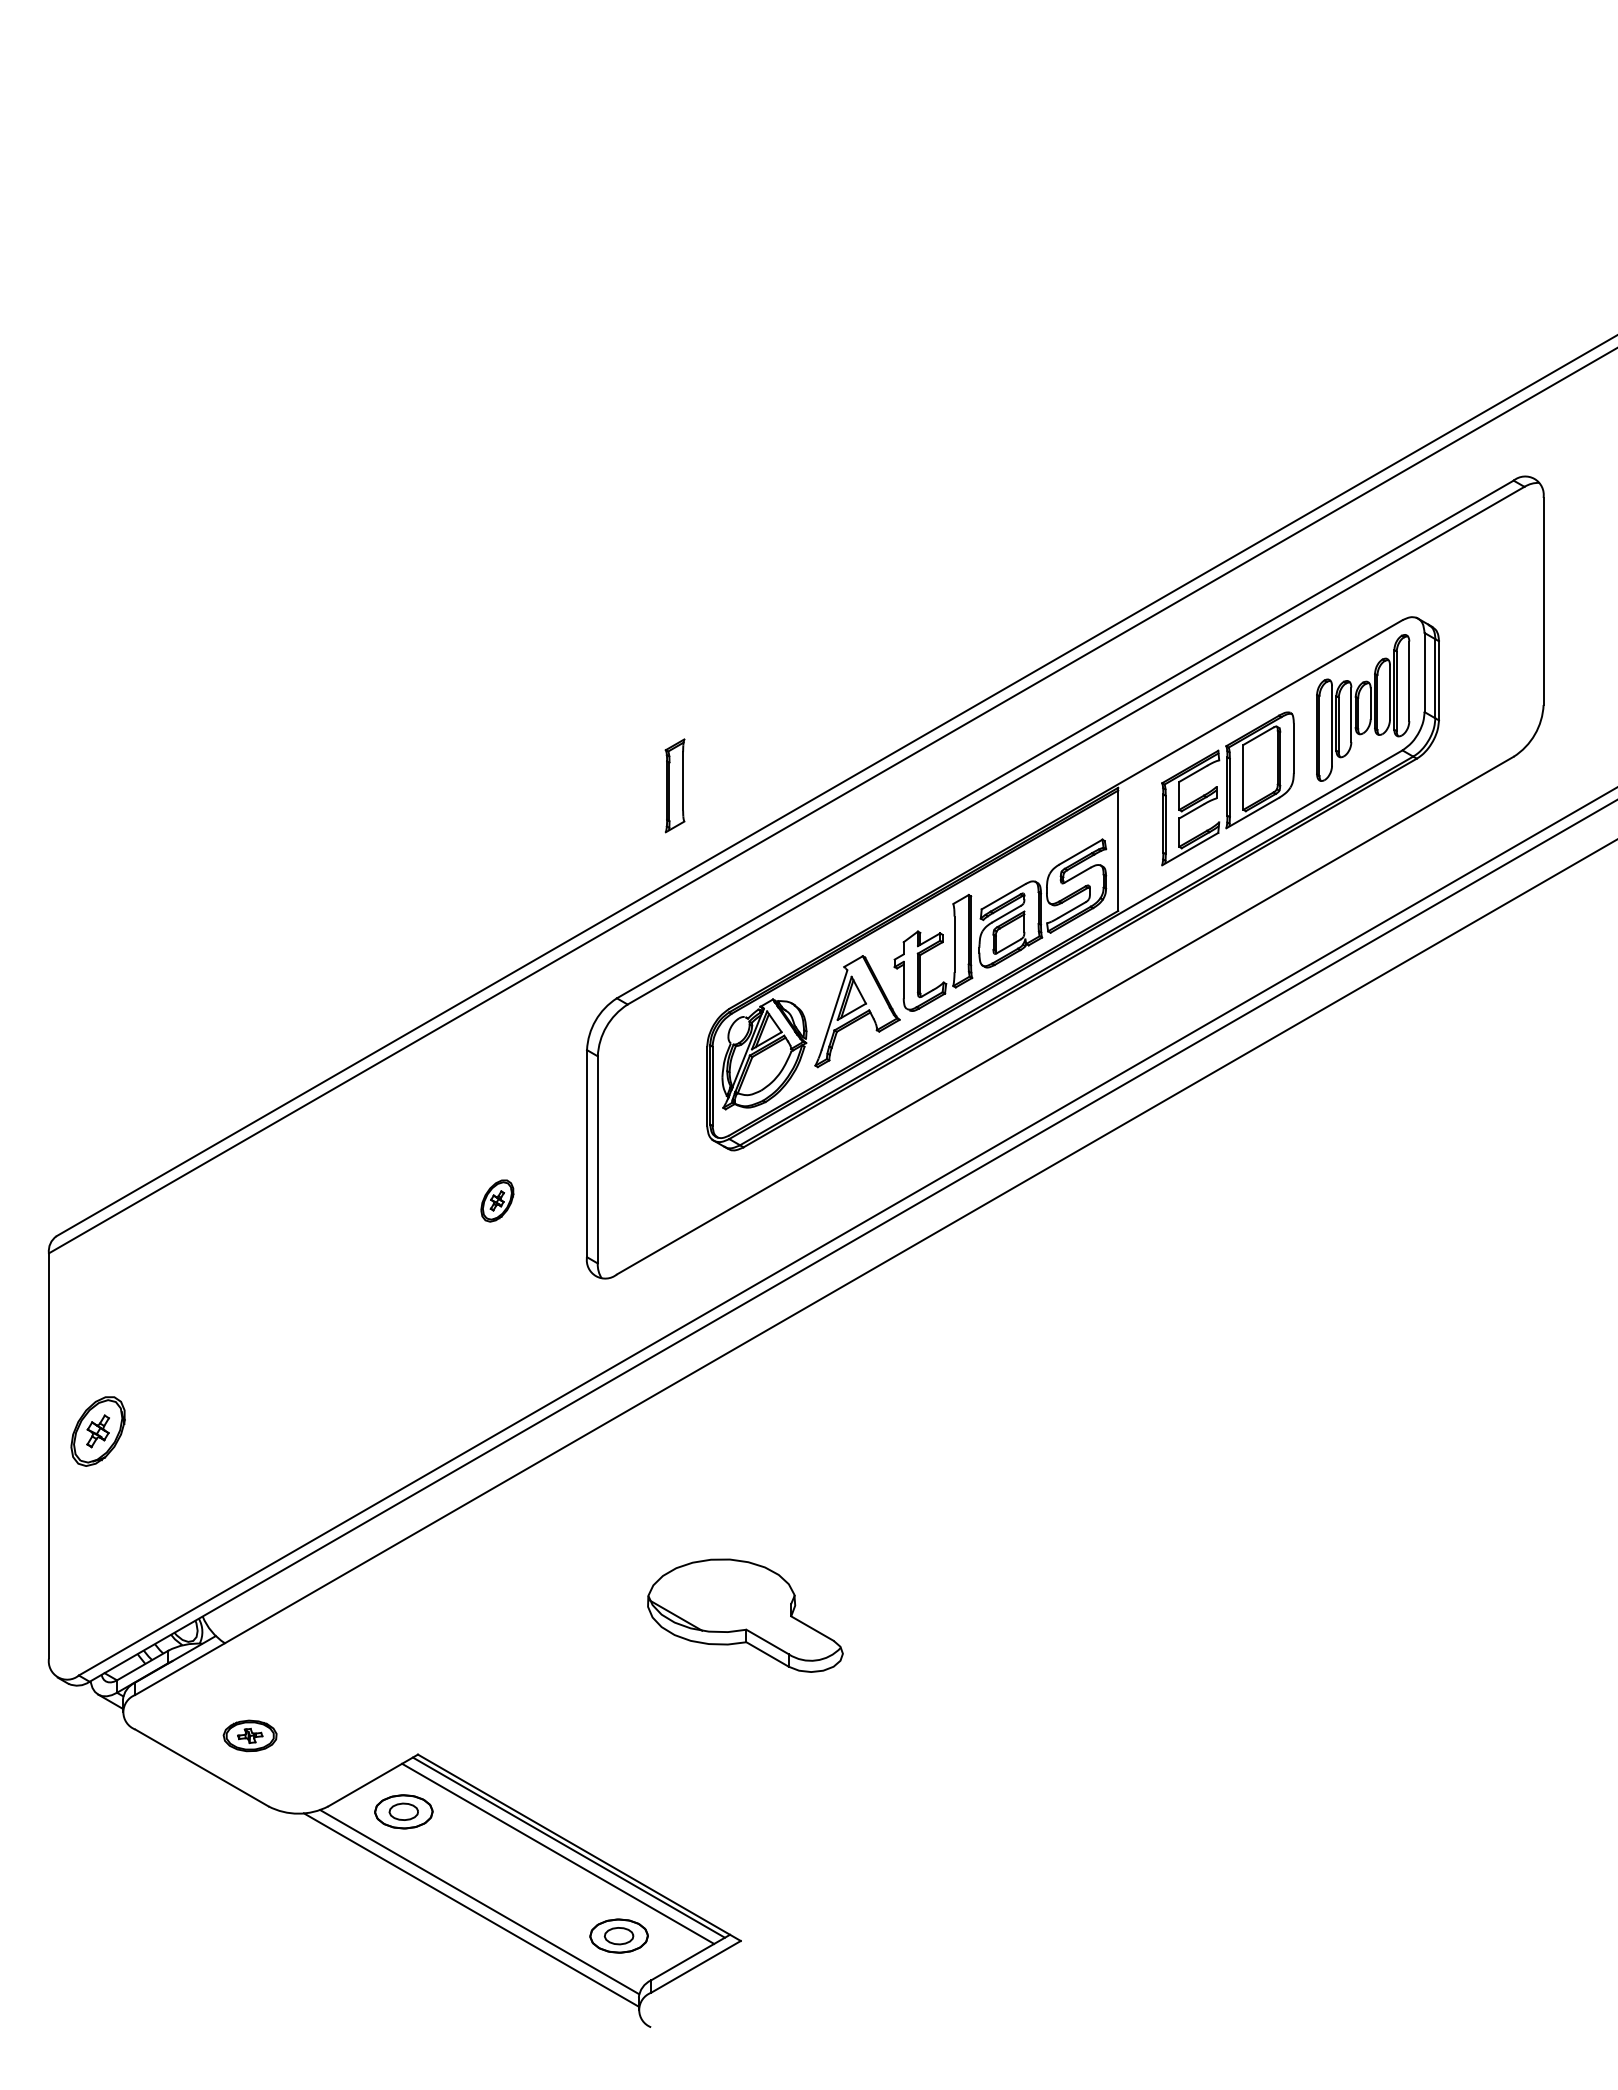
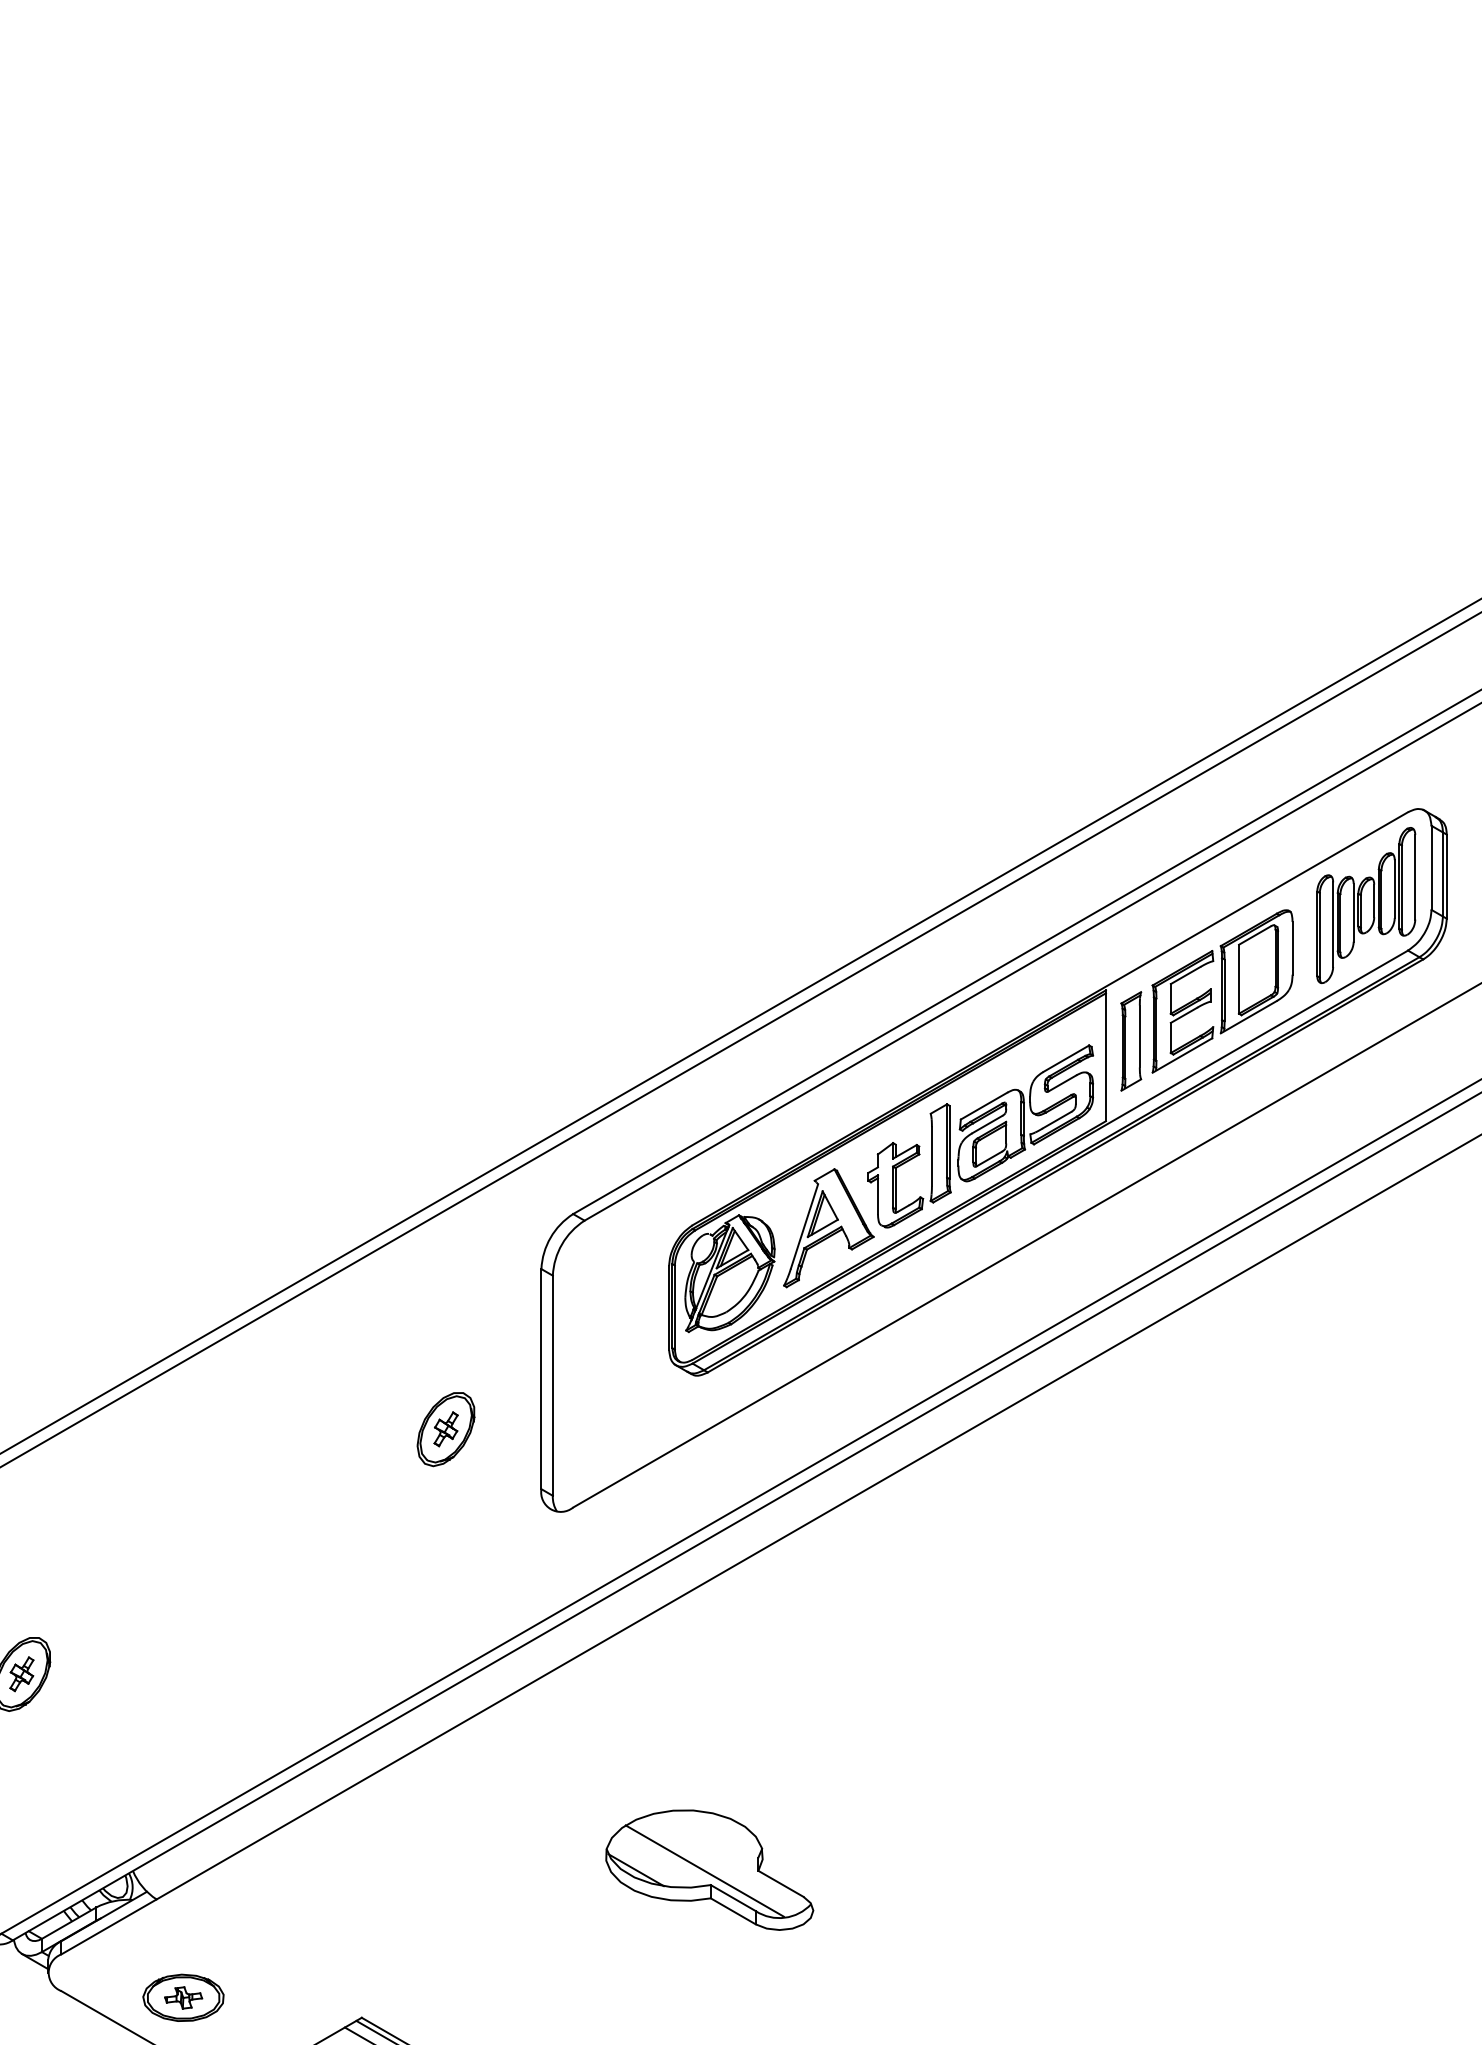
part: (674, 785) -> (1130, 1041), moved
part: (497, 1200) -> (446, 1428), size x1.67
line: (740, 1616) -> (704, 1871), added
part: (249, 1735) -> (182, 1997), size x1.43

